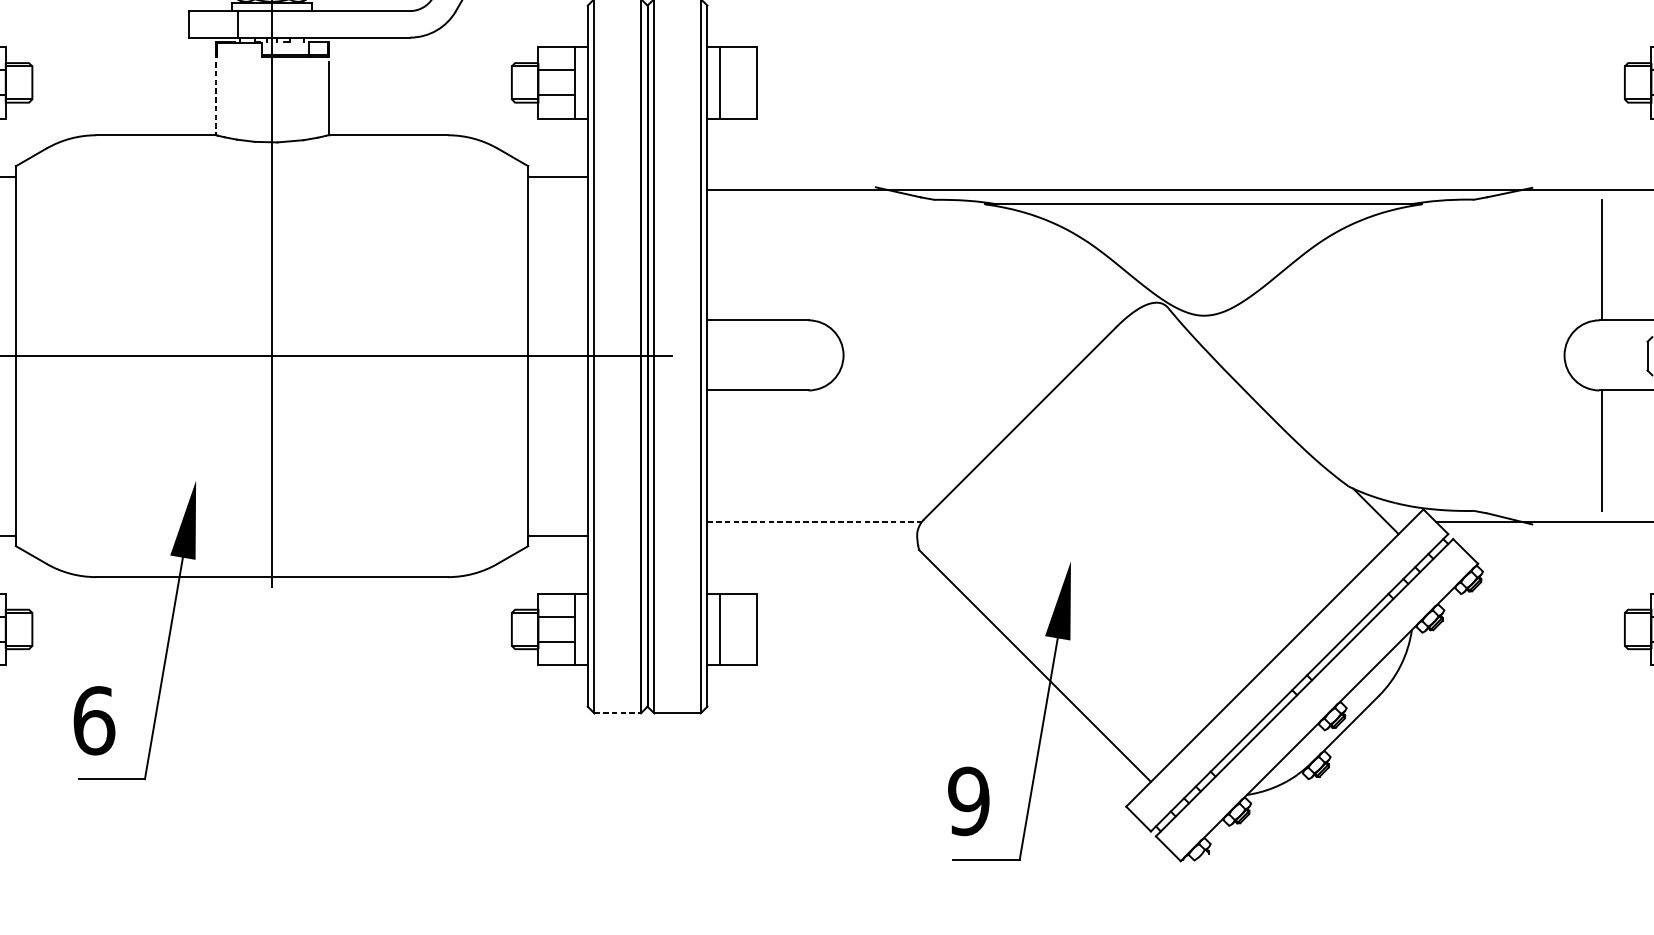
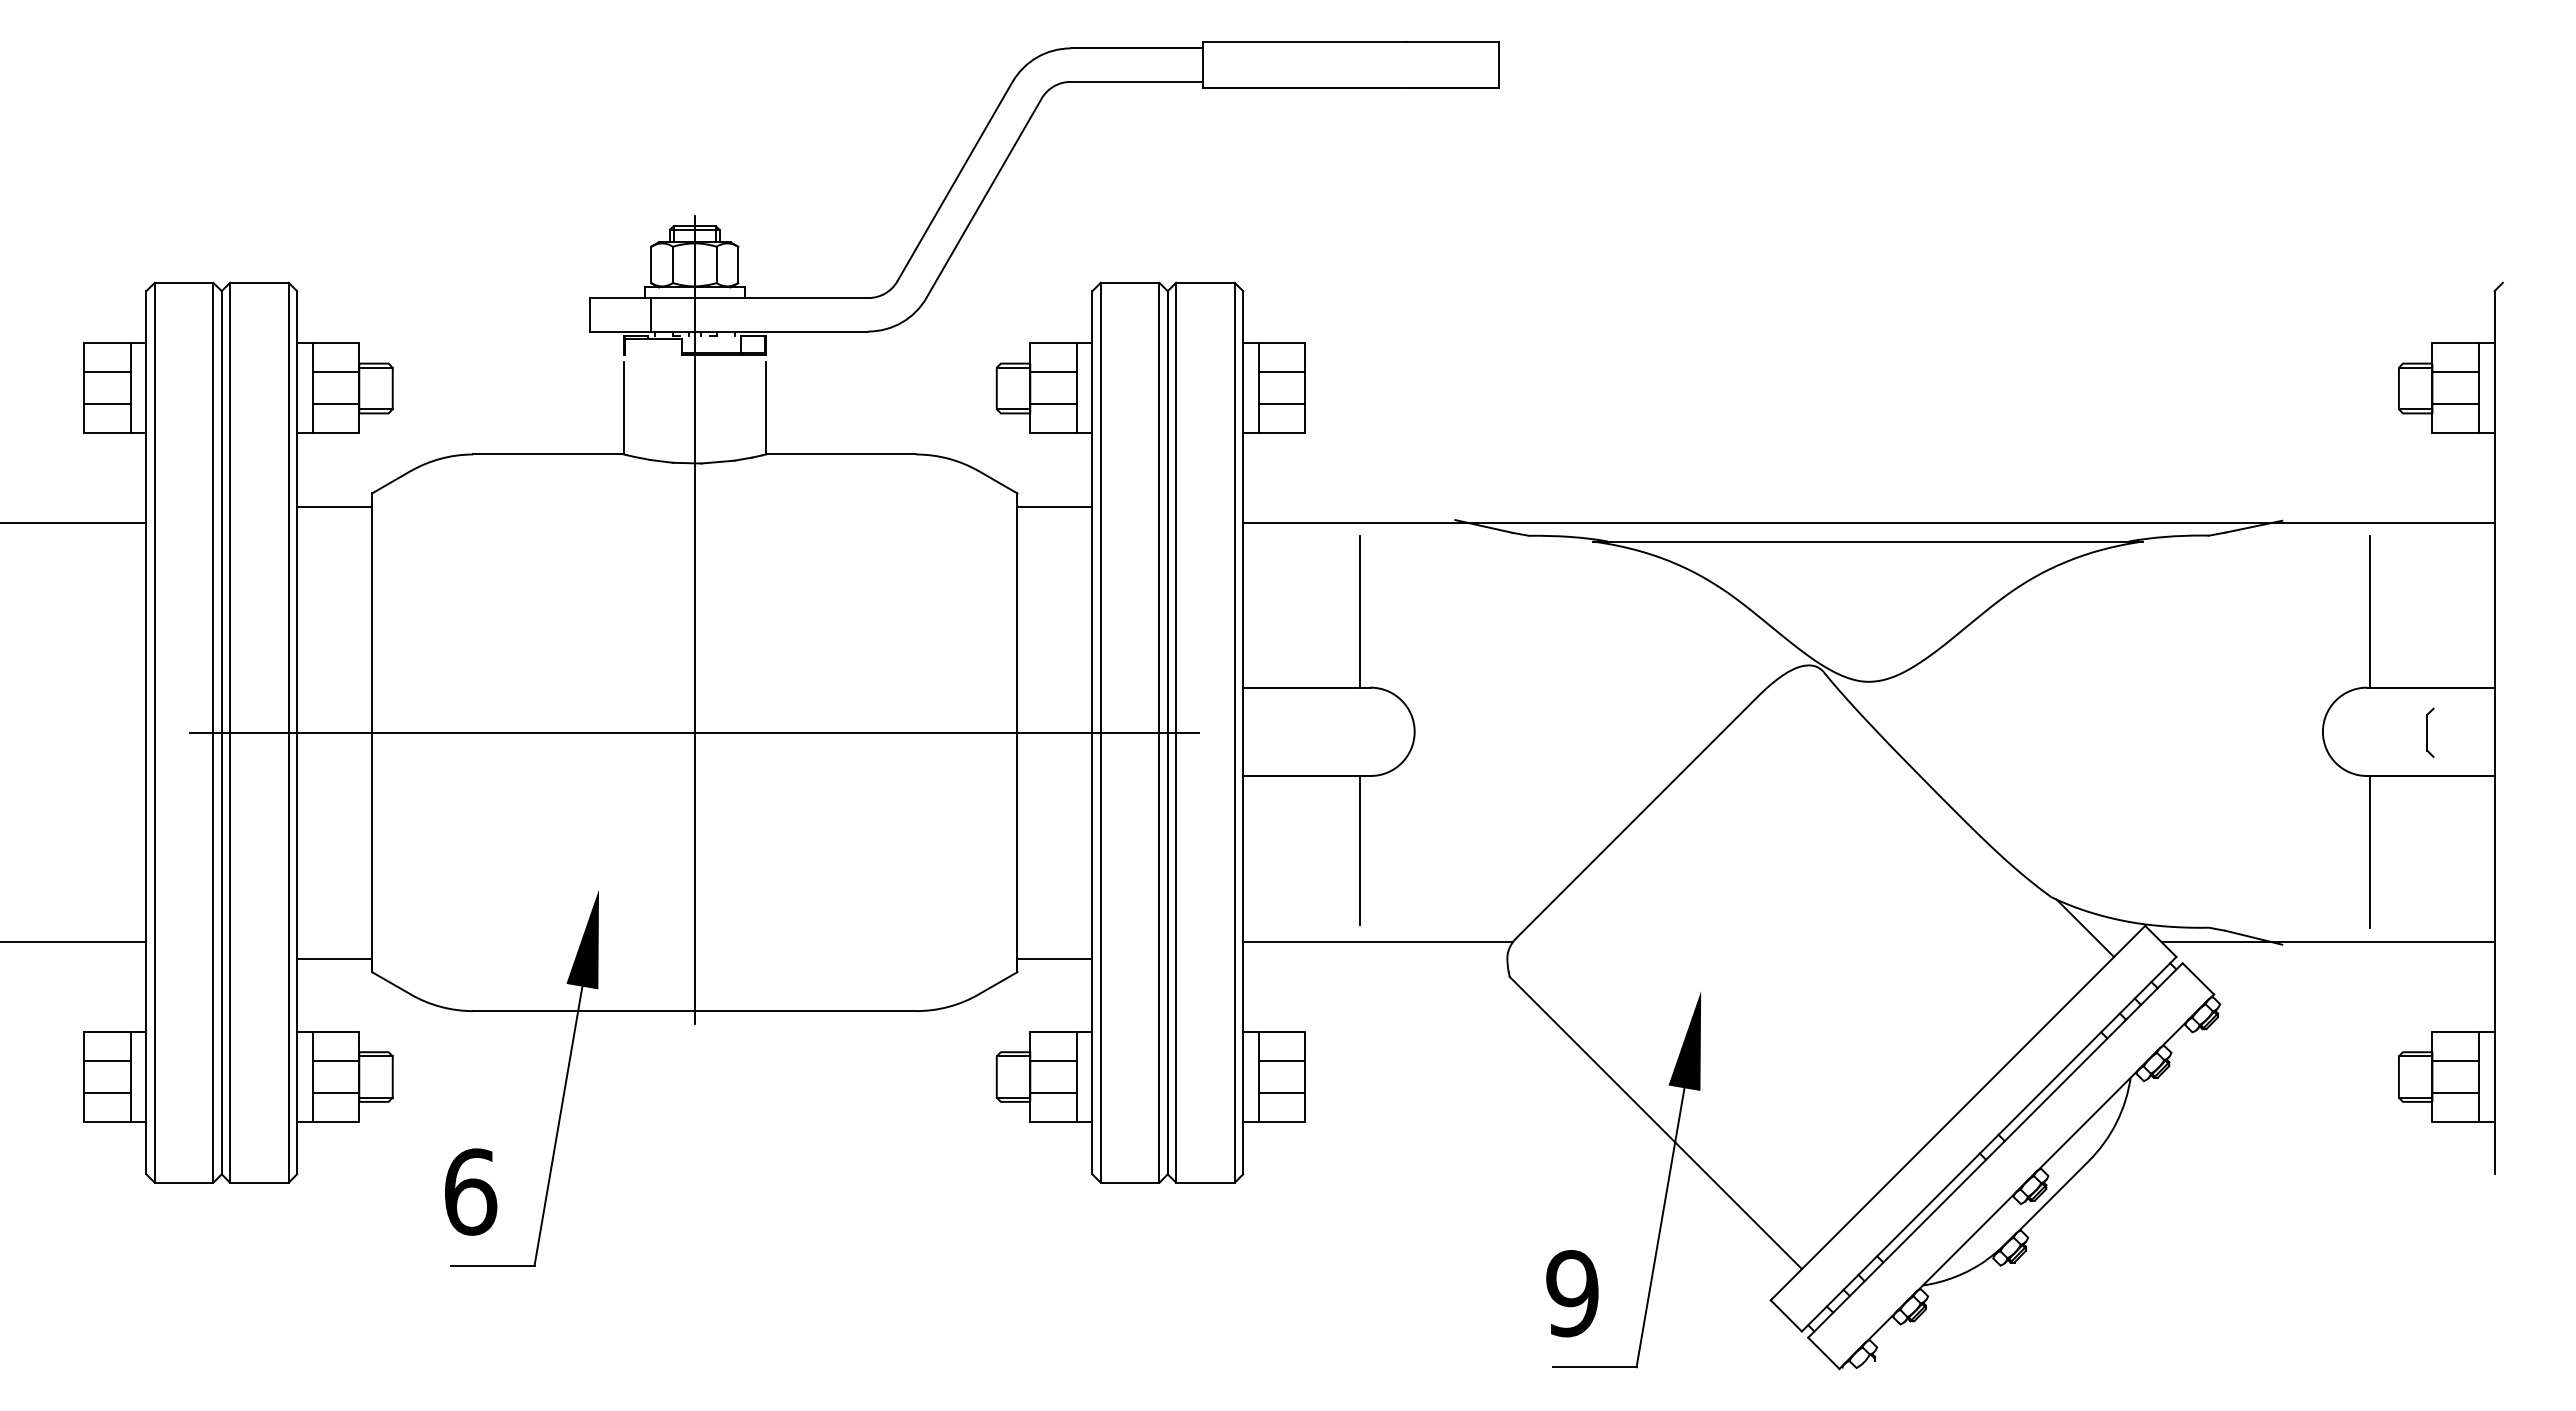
line: (737, 70) -> (1281, 372), added
line: (737, 95) -> (1281, 404), added
line: (215, 98) -> (623, 408), dashed -> solid
line: (800, 259) -> (1360, 611), added
line: (800, 449) -> (1360, 850), added
line: (814, 522) -> (1378, 942), dashed -> solid
line: (737, 617) -> (1281, 1061), added
line: (737, 642) -> (1281, 1093), added
line: (618, 713) -> (1130, 1182), dashed -> solid

